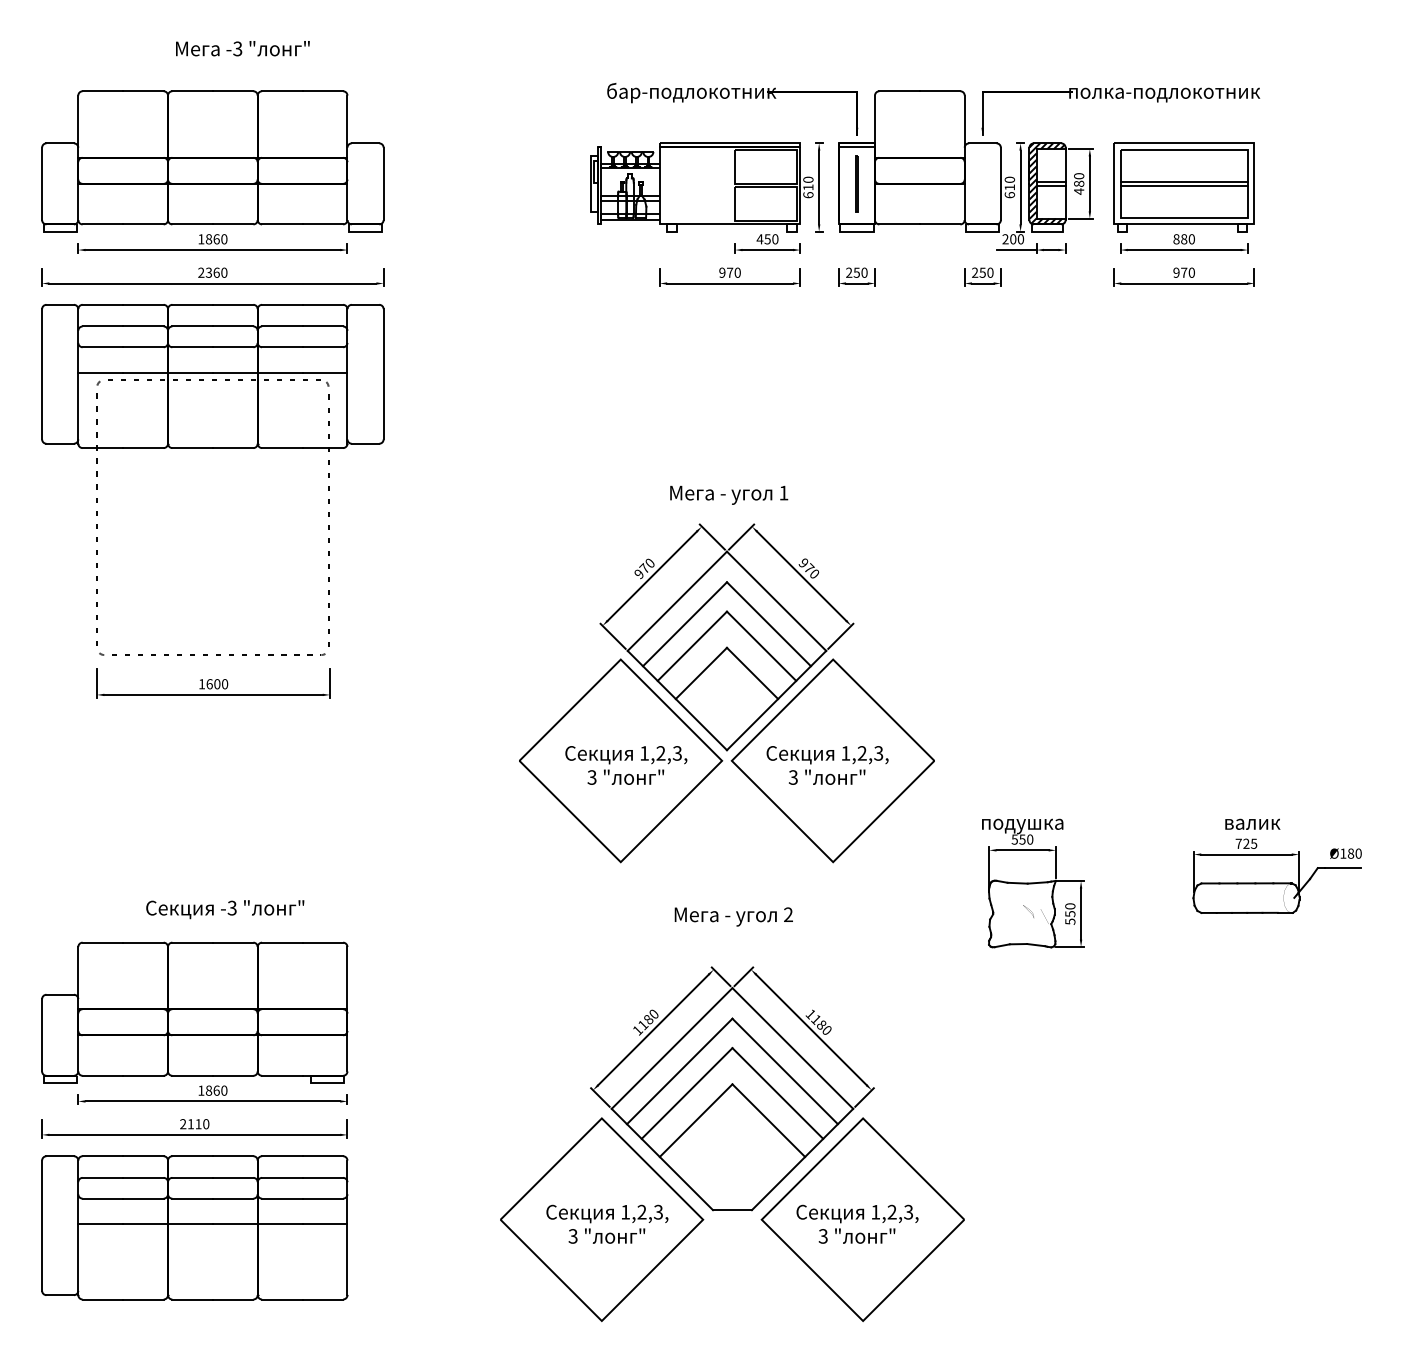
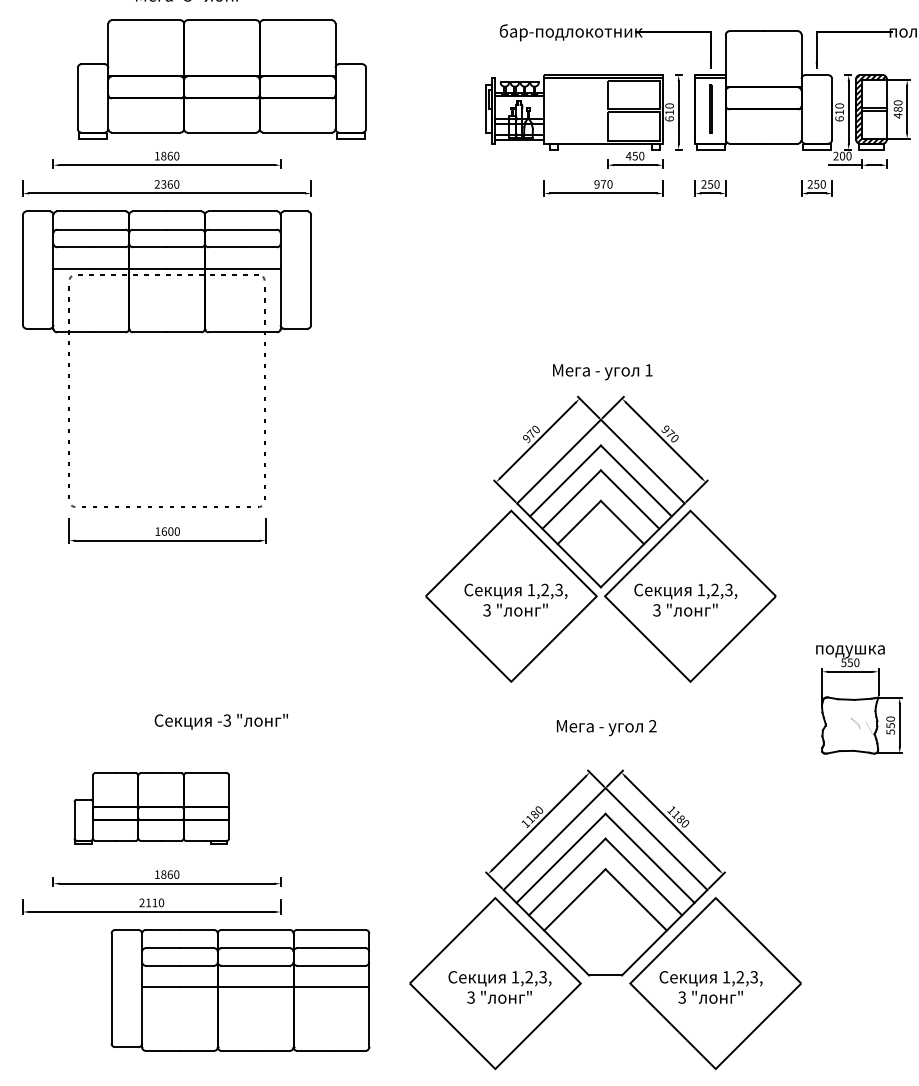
part: (212, 161) -> (221, 79), moved
text: (225, 909) -> (221, 721), moved
part: (194, 1012) -> (151, 808), size x0.6
part: (194, 1227) -> (240, 990), moved

